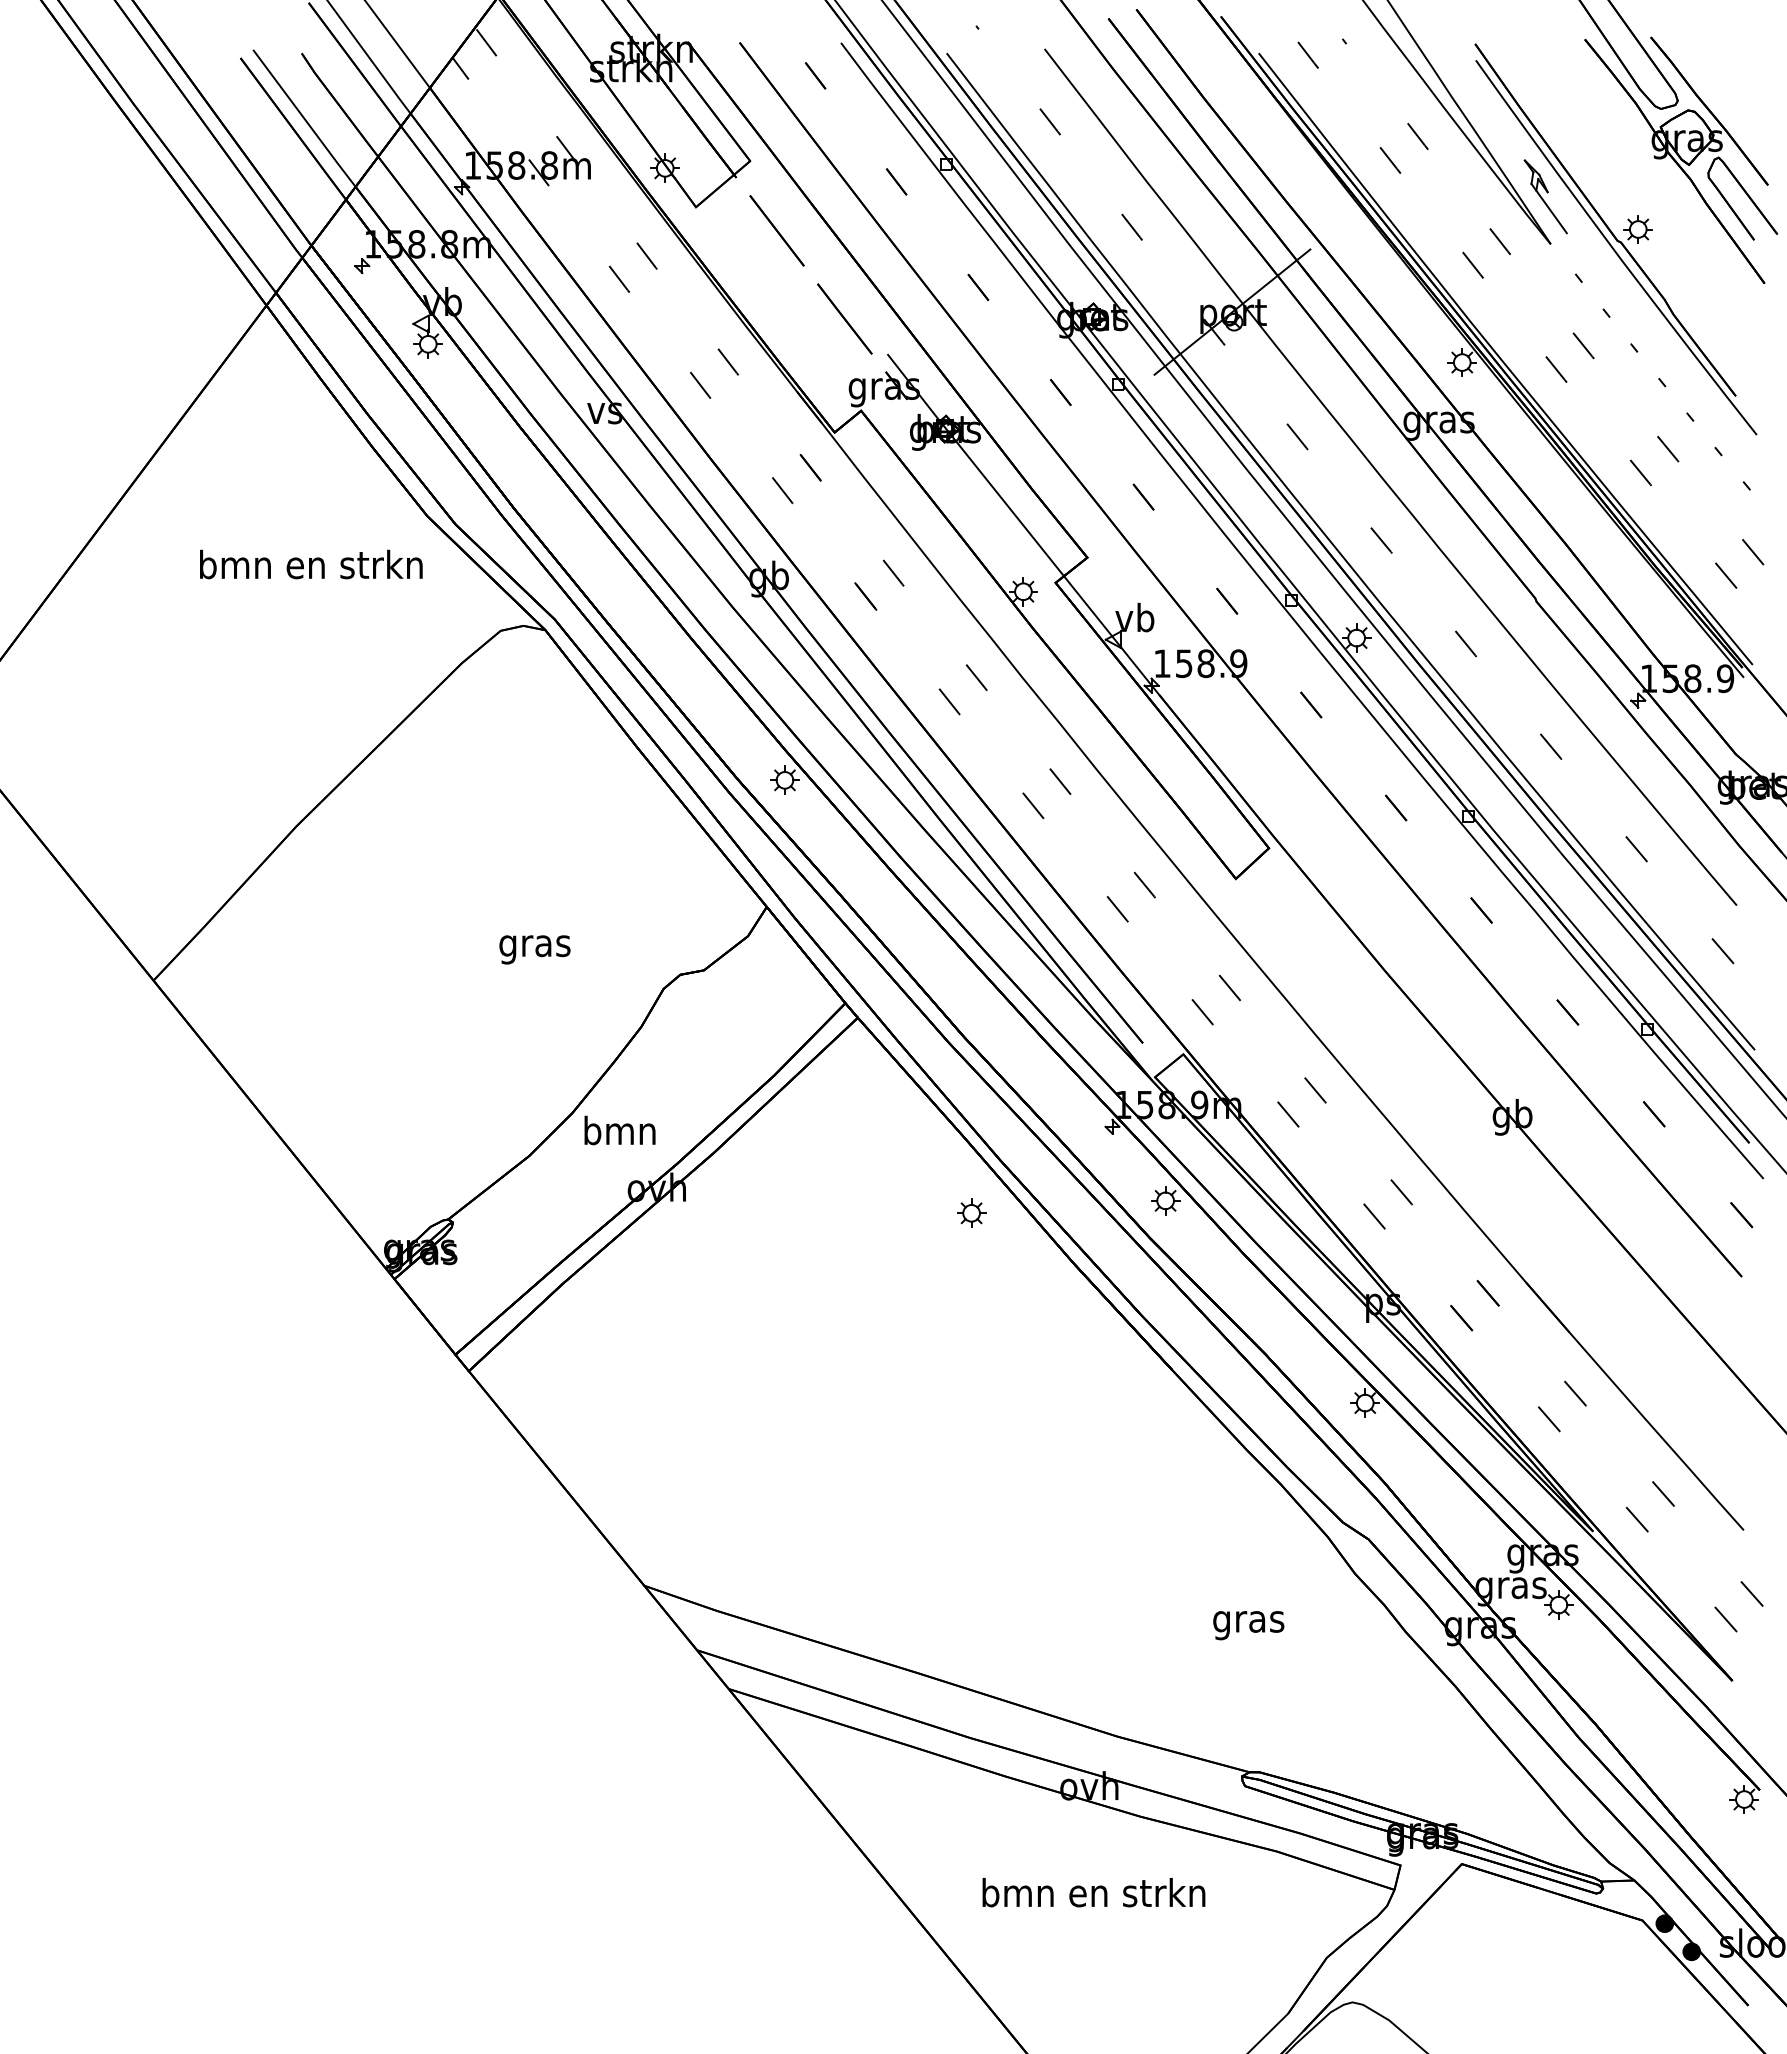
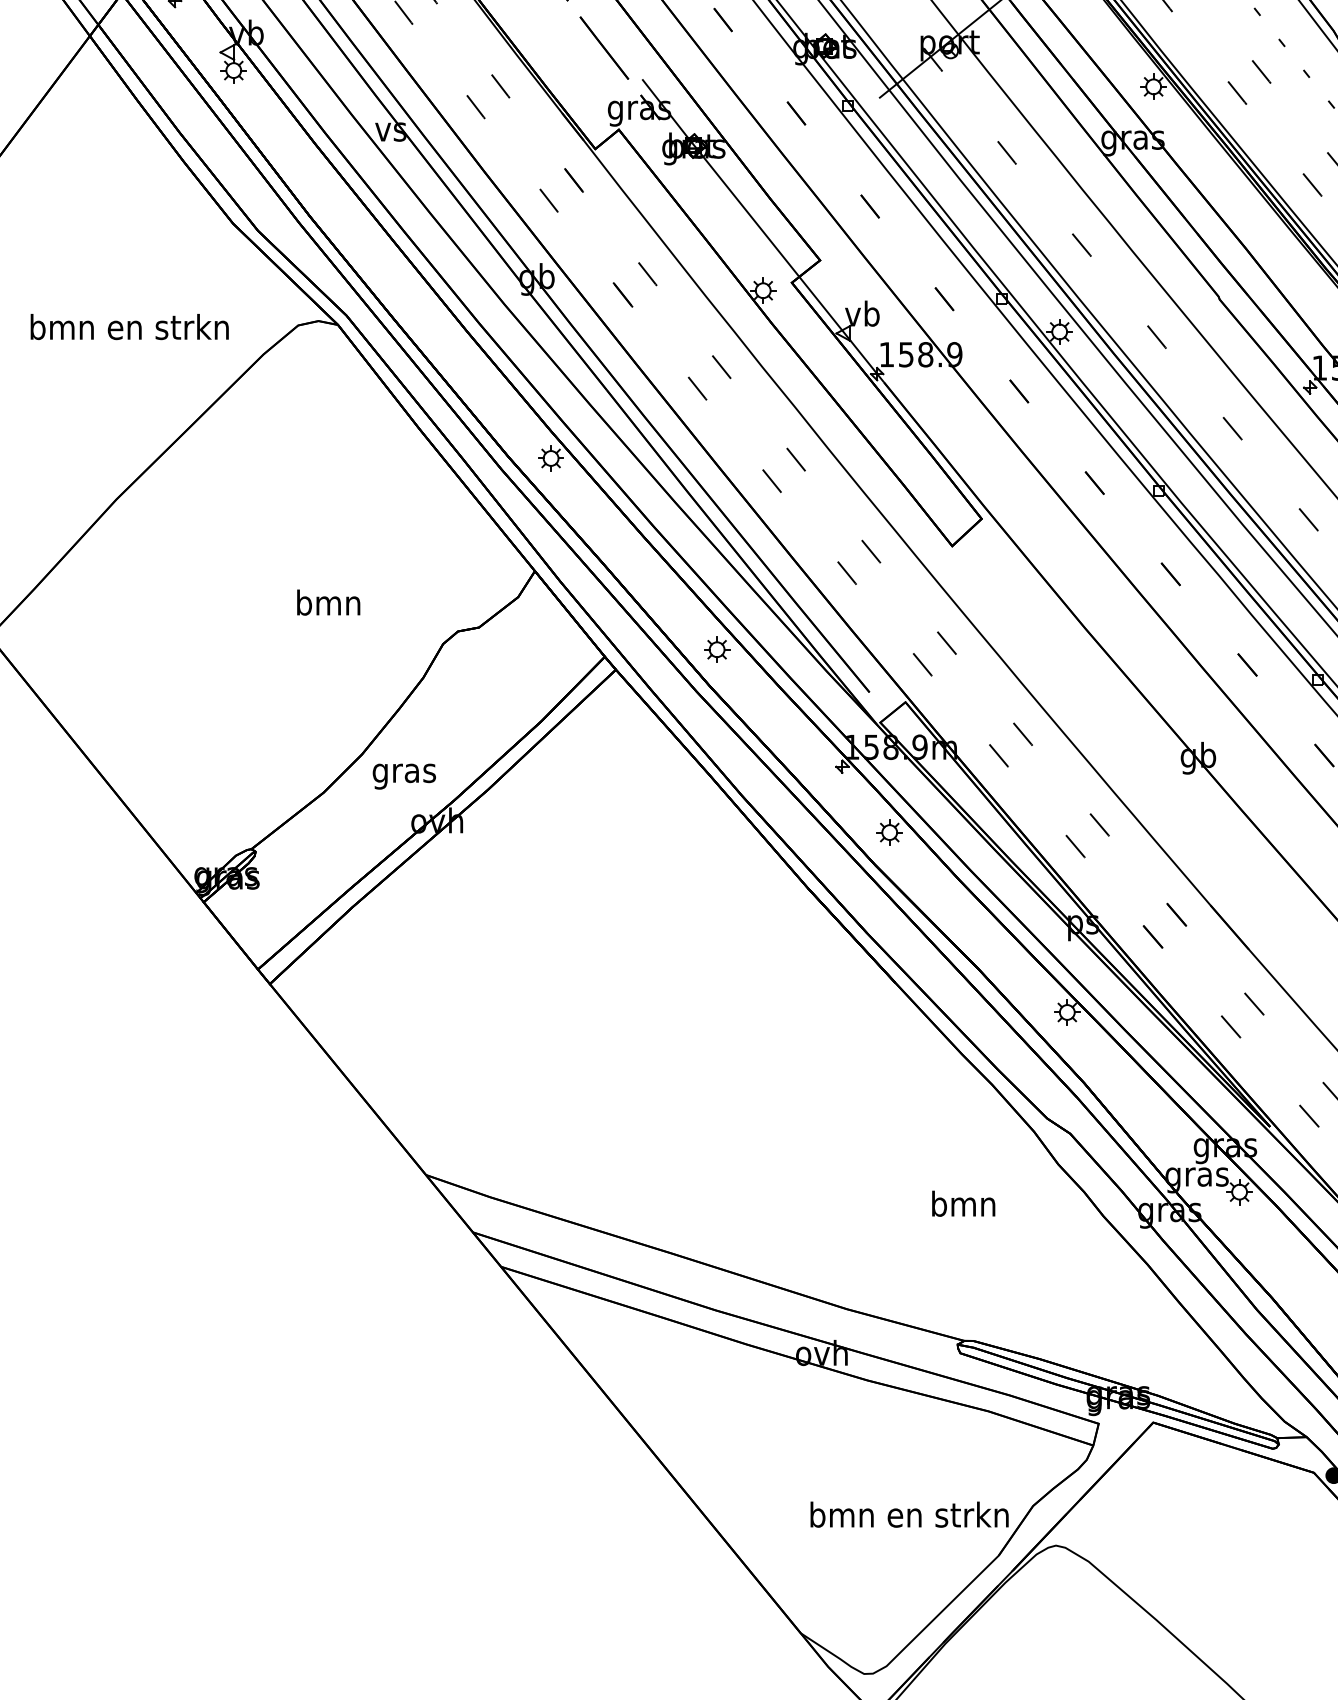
text: (311, 564) -> (129, 326), moved
text: (534, 945) -> (328, 605), gras -> bmn
text: (619, 1133) -> (403, 772), bmn -> gras
part: (971, 1212) -> (717, 649), moved
text: (1248, 1621) -> (963, 1206), gras -> bmn
text: (1093, 1892) -> (909, 1514), moved

